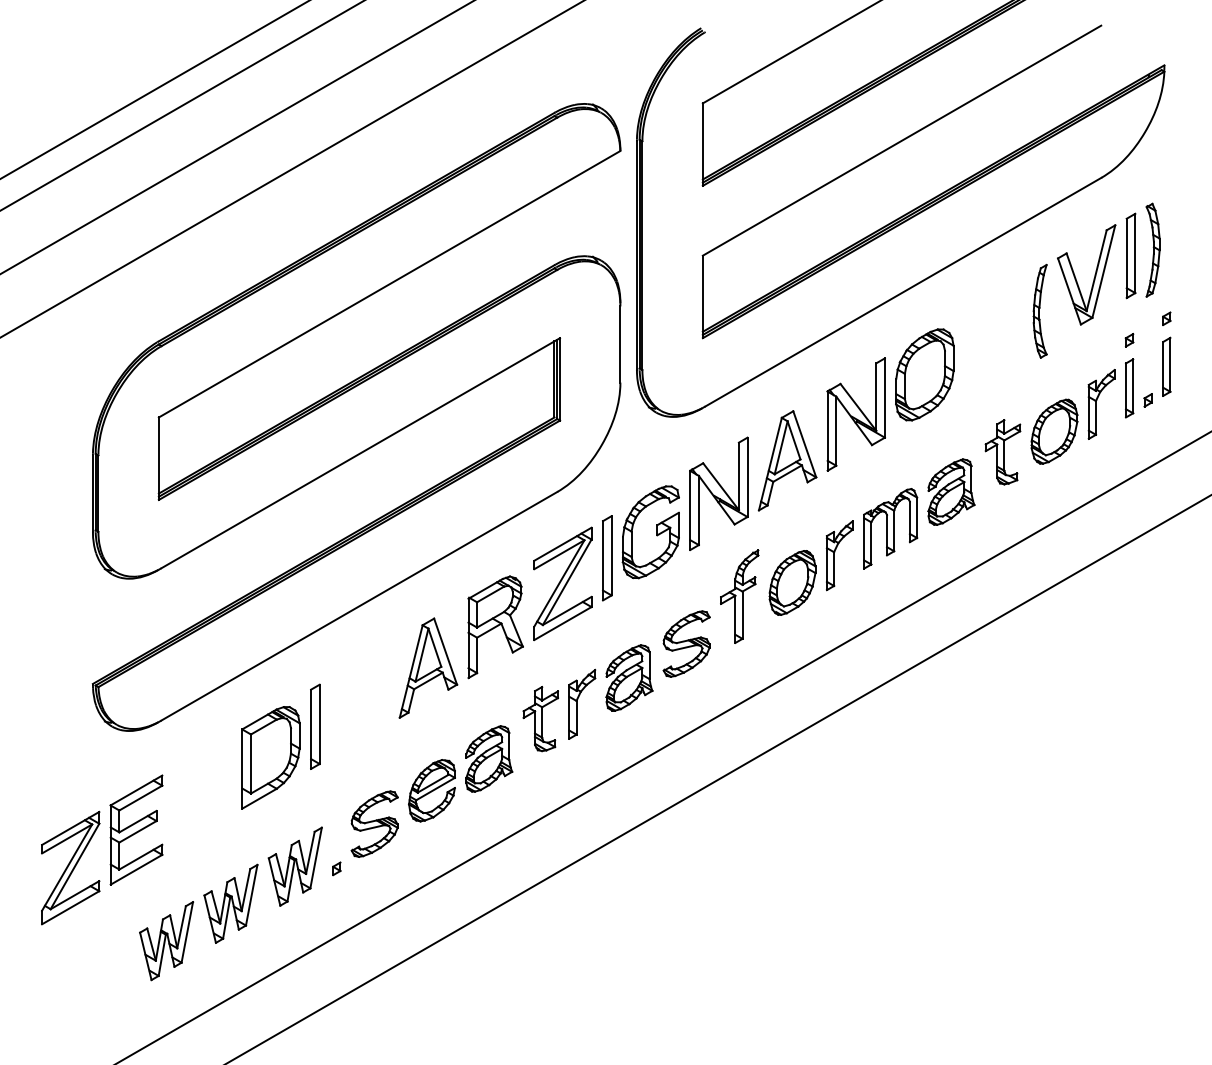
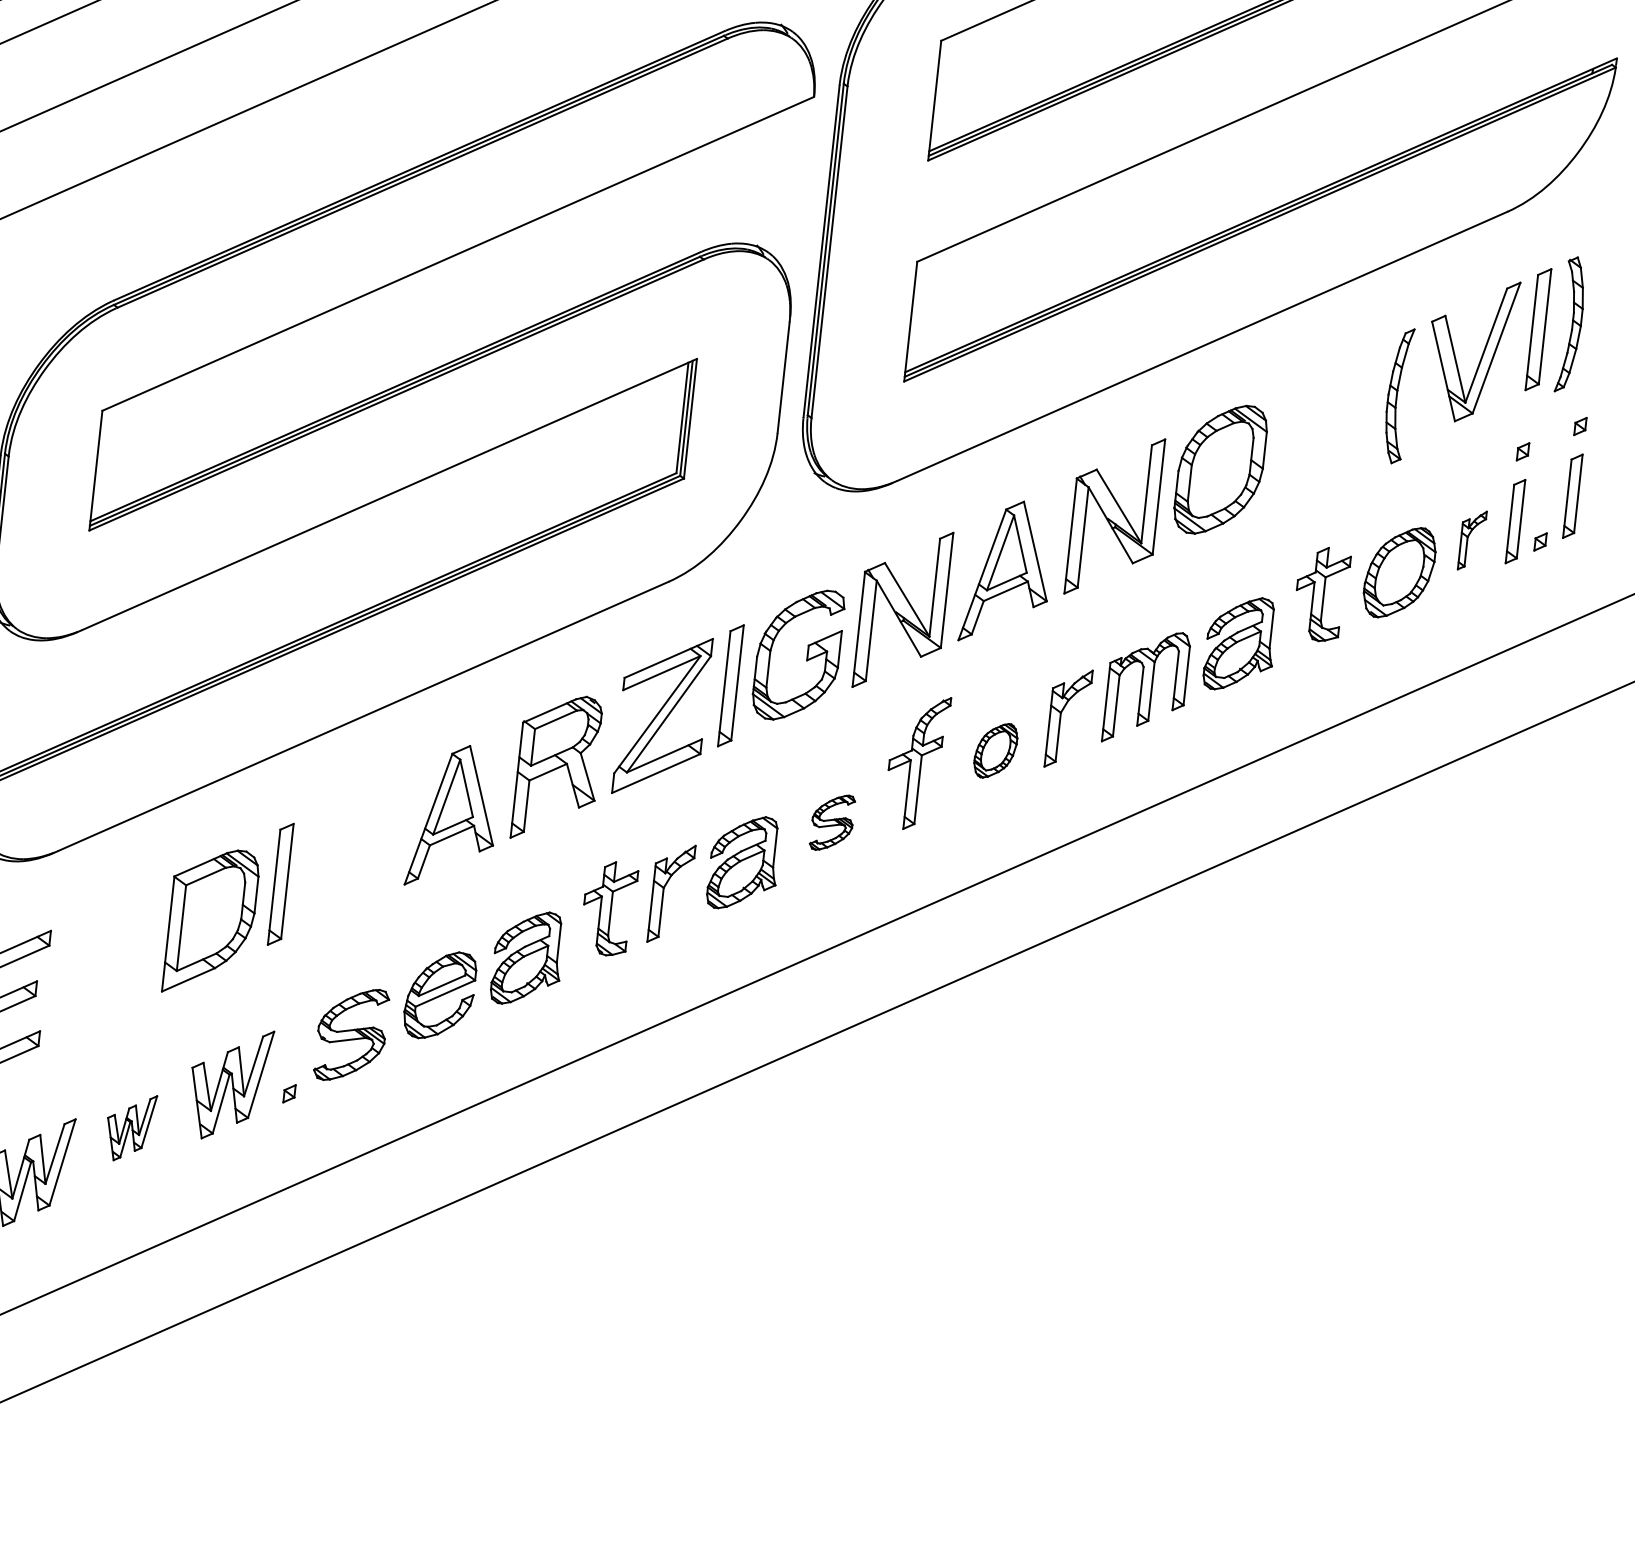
part: (1101, 404) -> (1472, 540), size x0.6
part: (792, 582) -> (995, 750), size x0.6
part: (686, 643) -> (832, 821), size x0.6
part: (230, 903) -> (129, 1127), size x0.6

